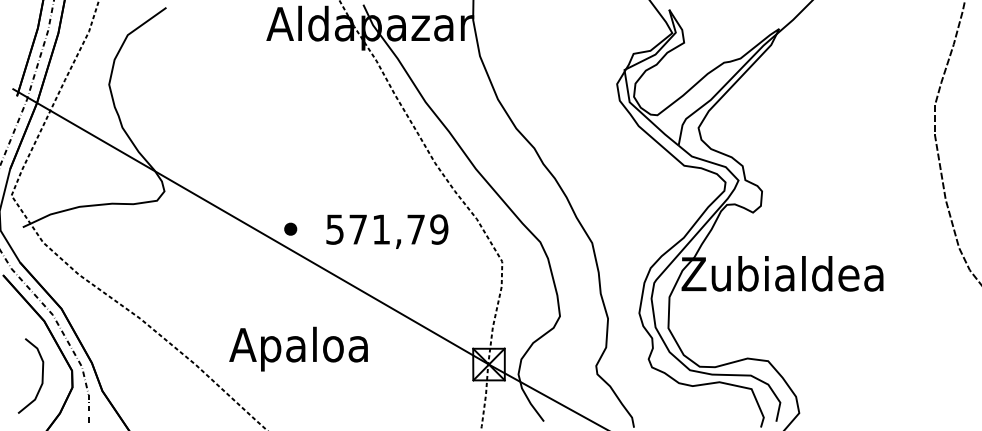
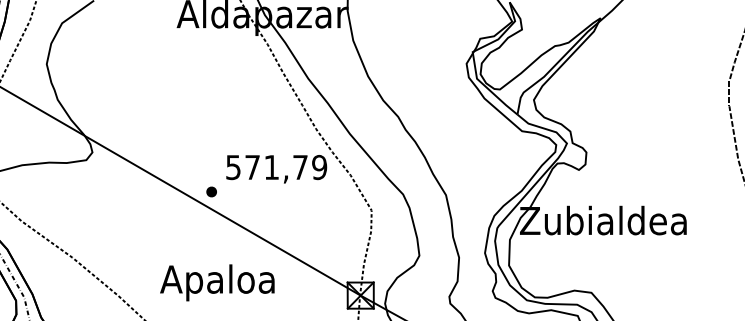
part: (290, 228) -> (211, 191), moved
text: (387, 231) -> (276, 169), moved
text: (298, 348) -> (217, 282), moved

